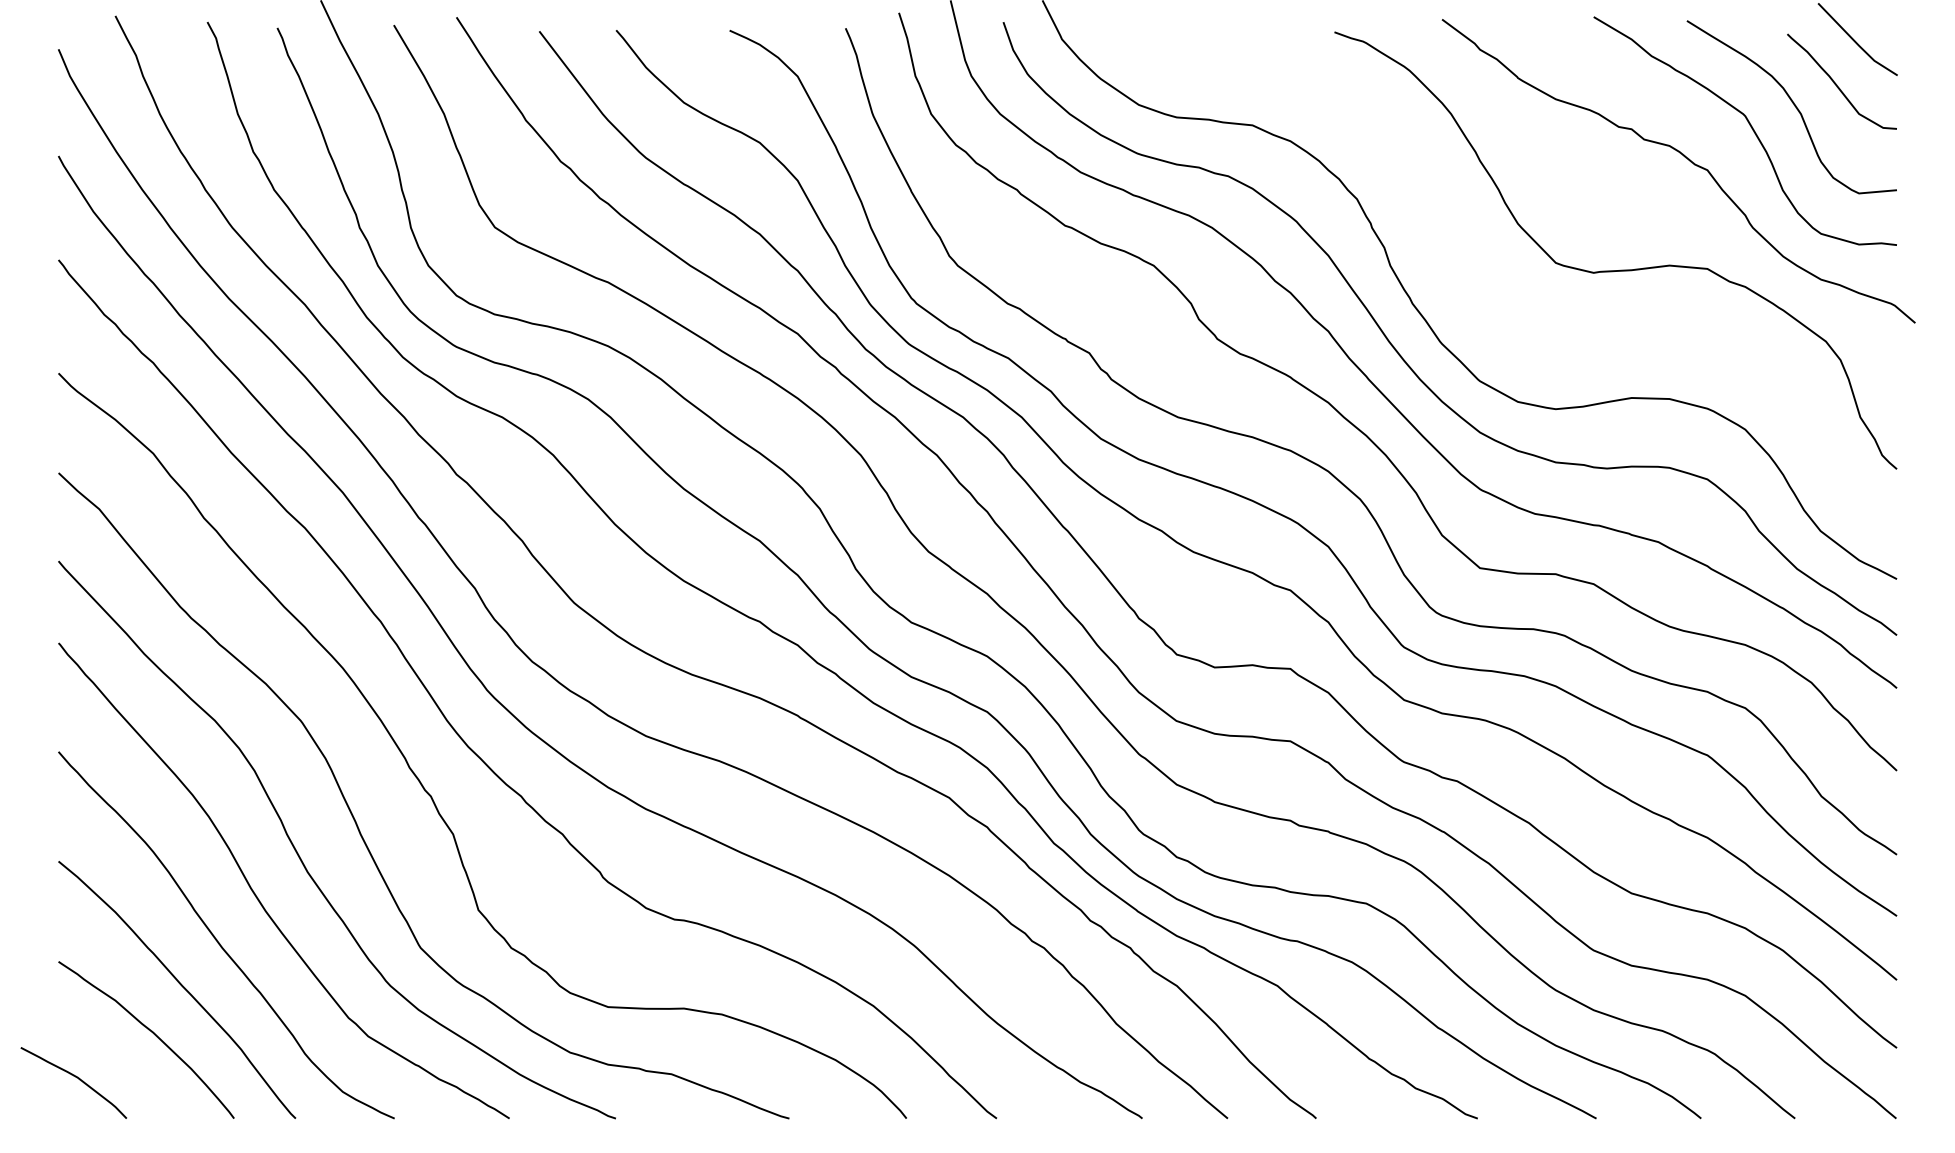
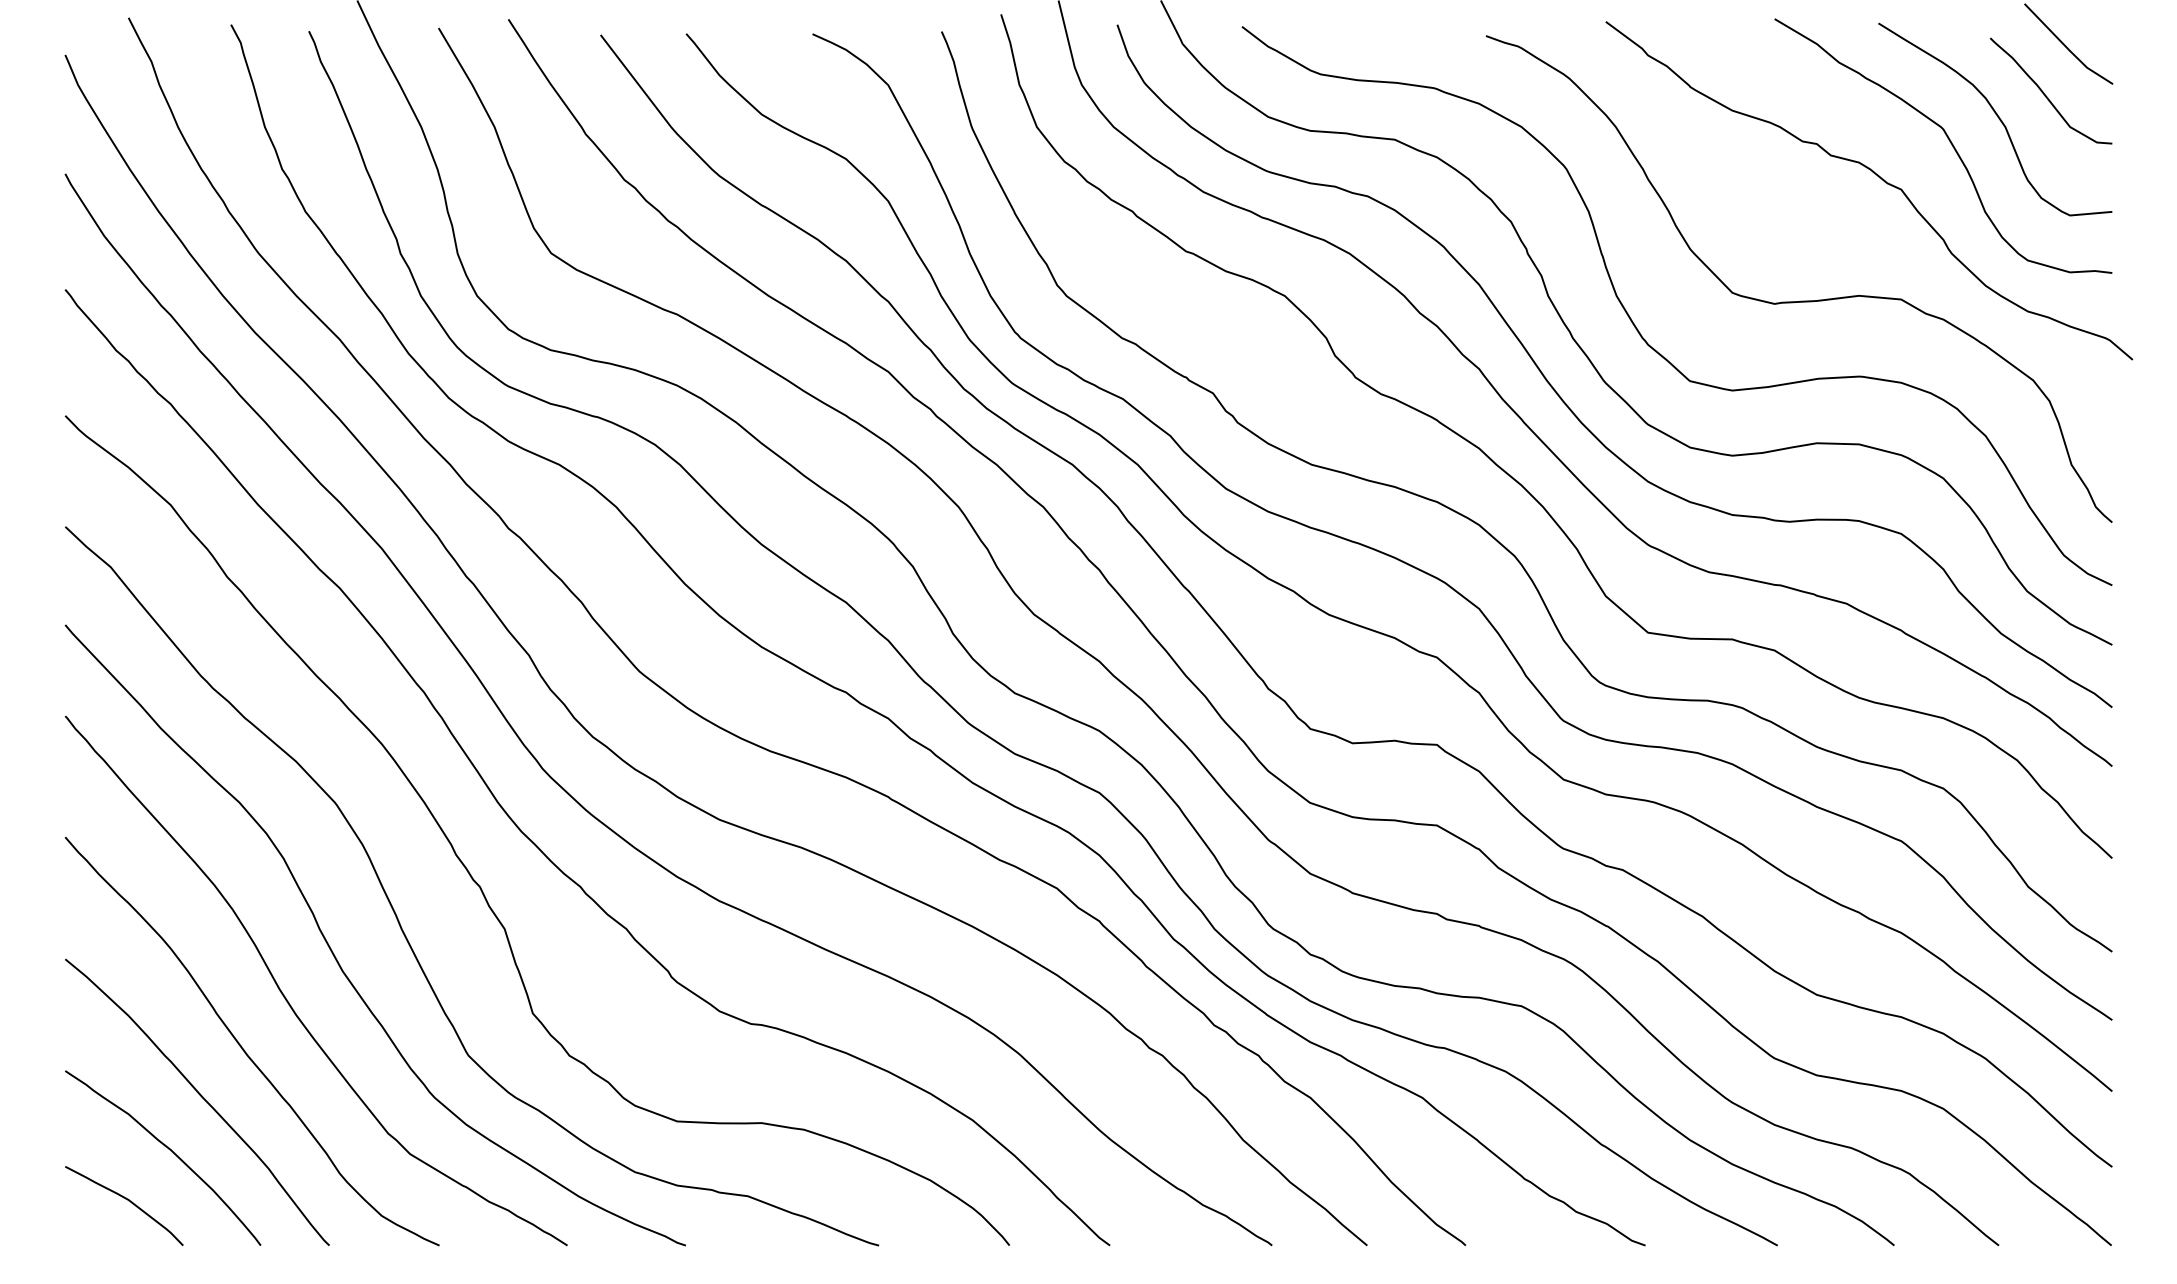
curve: (1471, 295) -> (1638, 329), added
curve: (77, 1078) -> (128, 1201), moved

